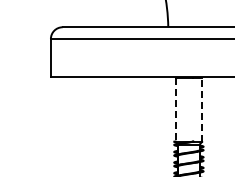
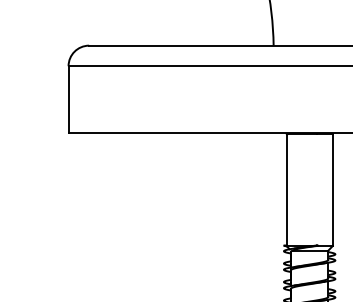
line: (175, 109) -> (286, 189), dashed -> solid
line: (202, 109) -> (333, 189), dashed -> solid

